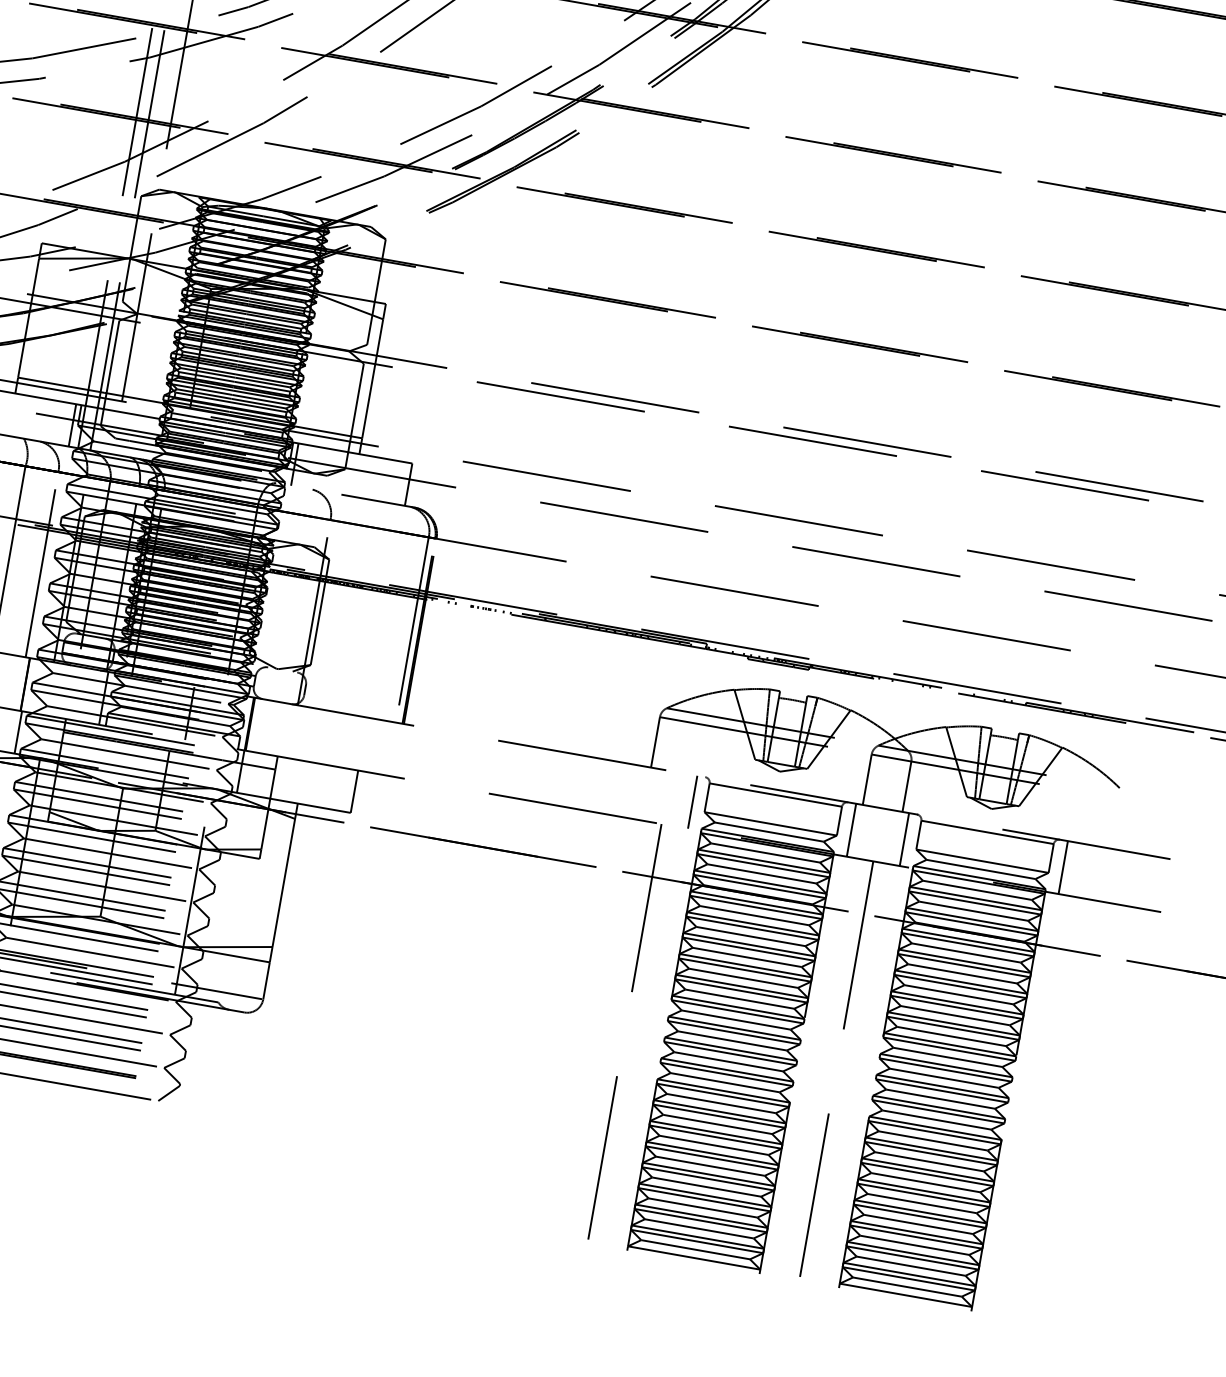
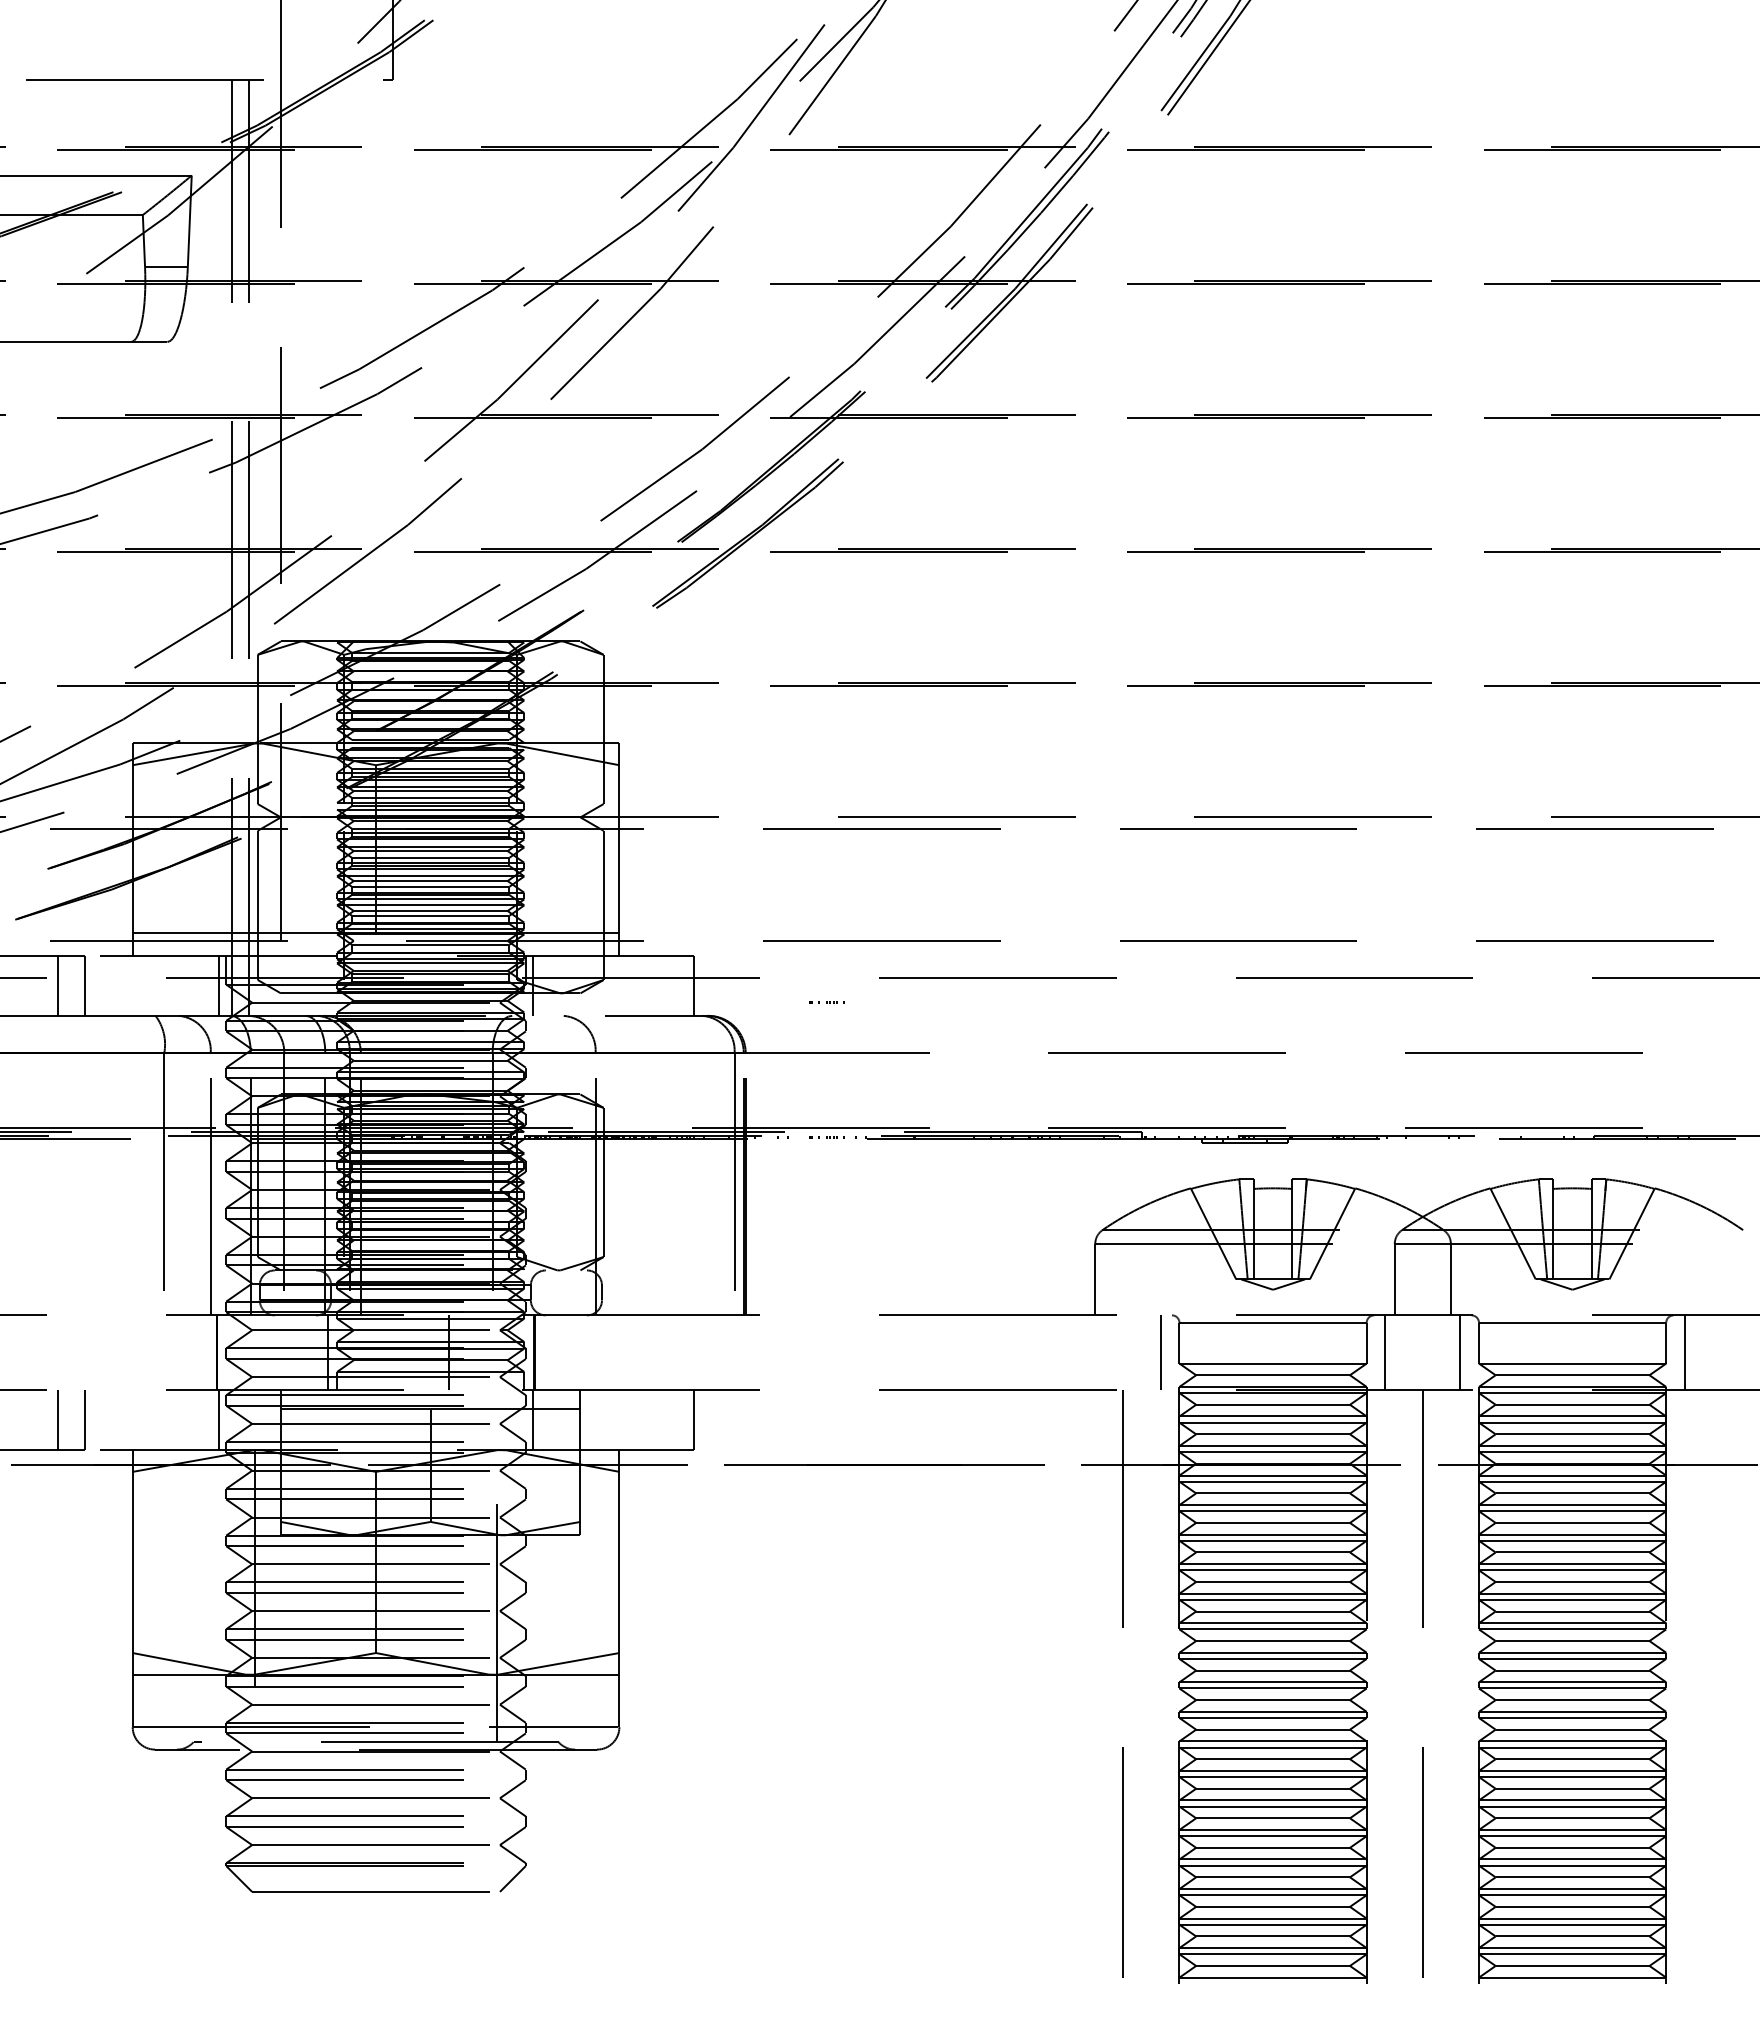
part: (500, 512) -> (826, 1002), added

